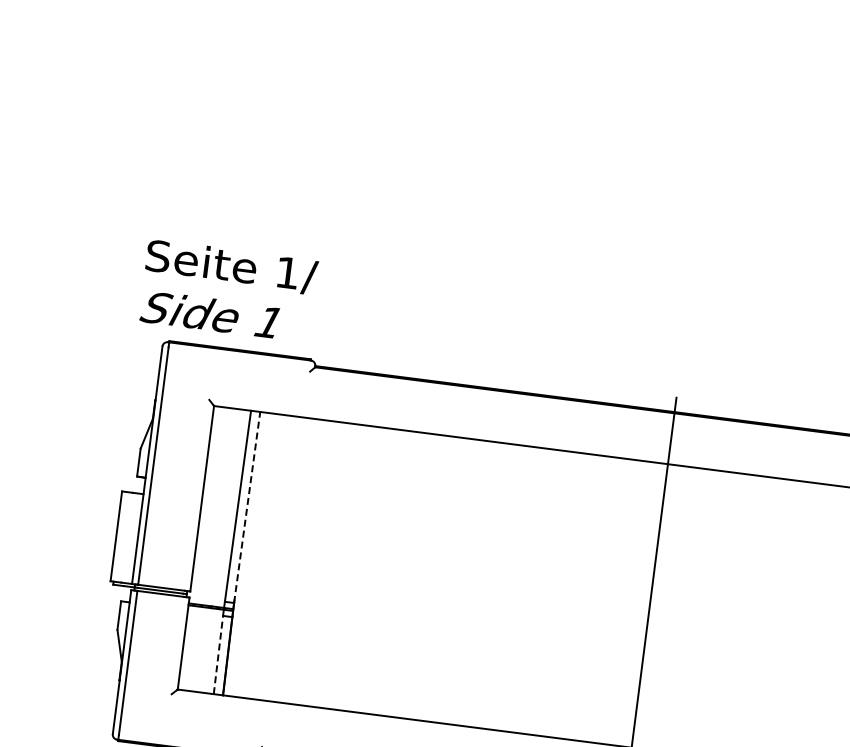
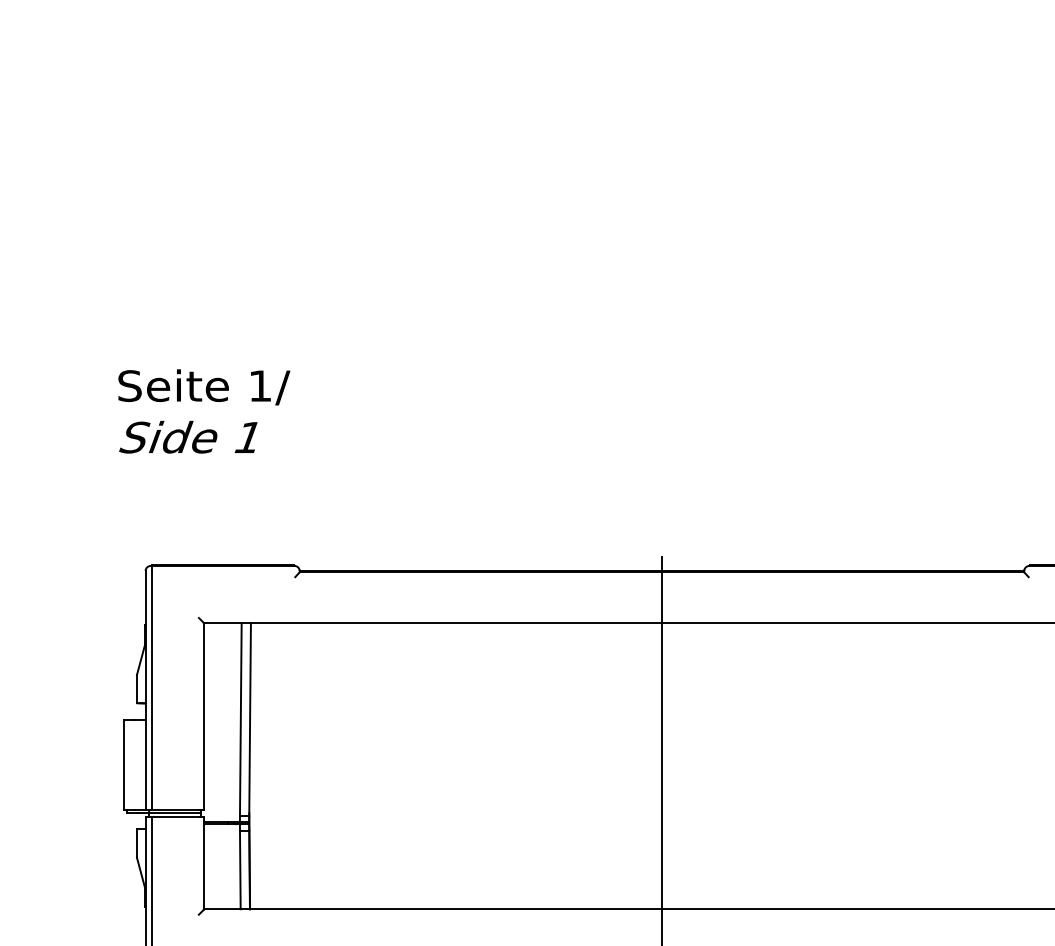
text: (228, 291) -> (204, 411), moved
line: (247, 507) -> (250, 719), dashed -> solid
line: (219, 651) -> (240, 866), dashed -> solid

